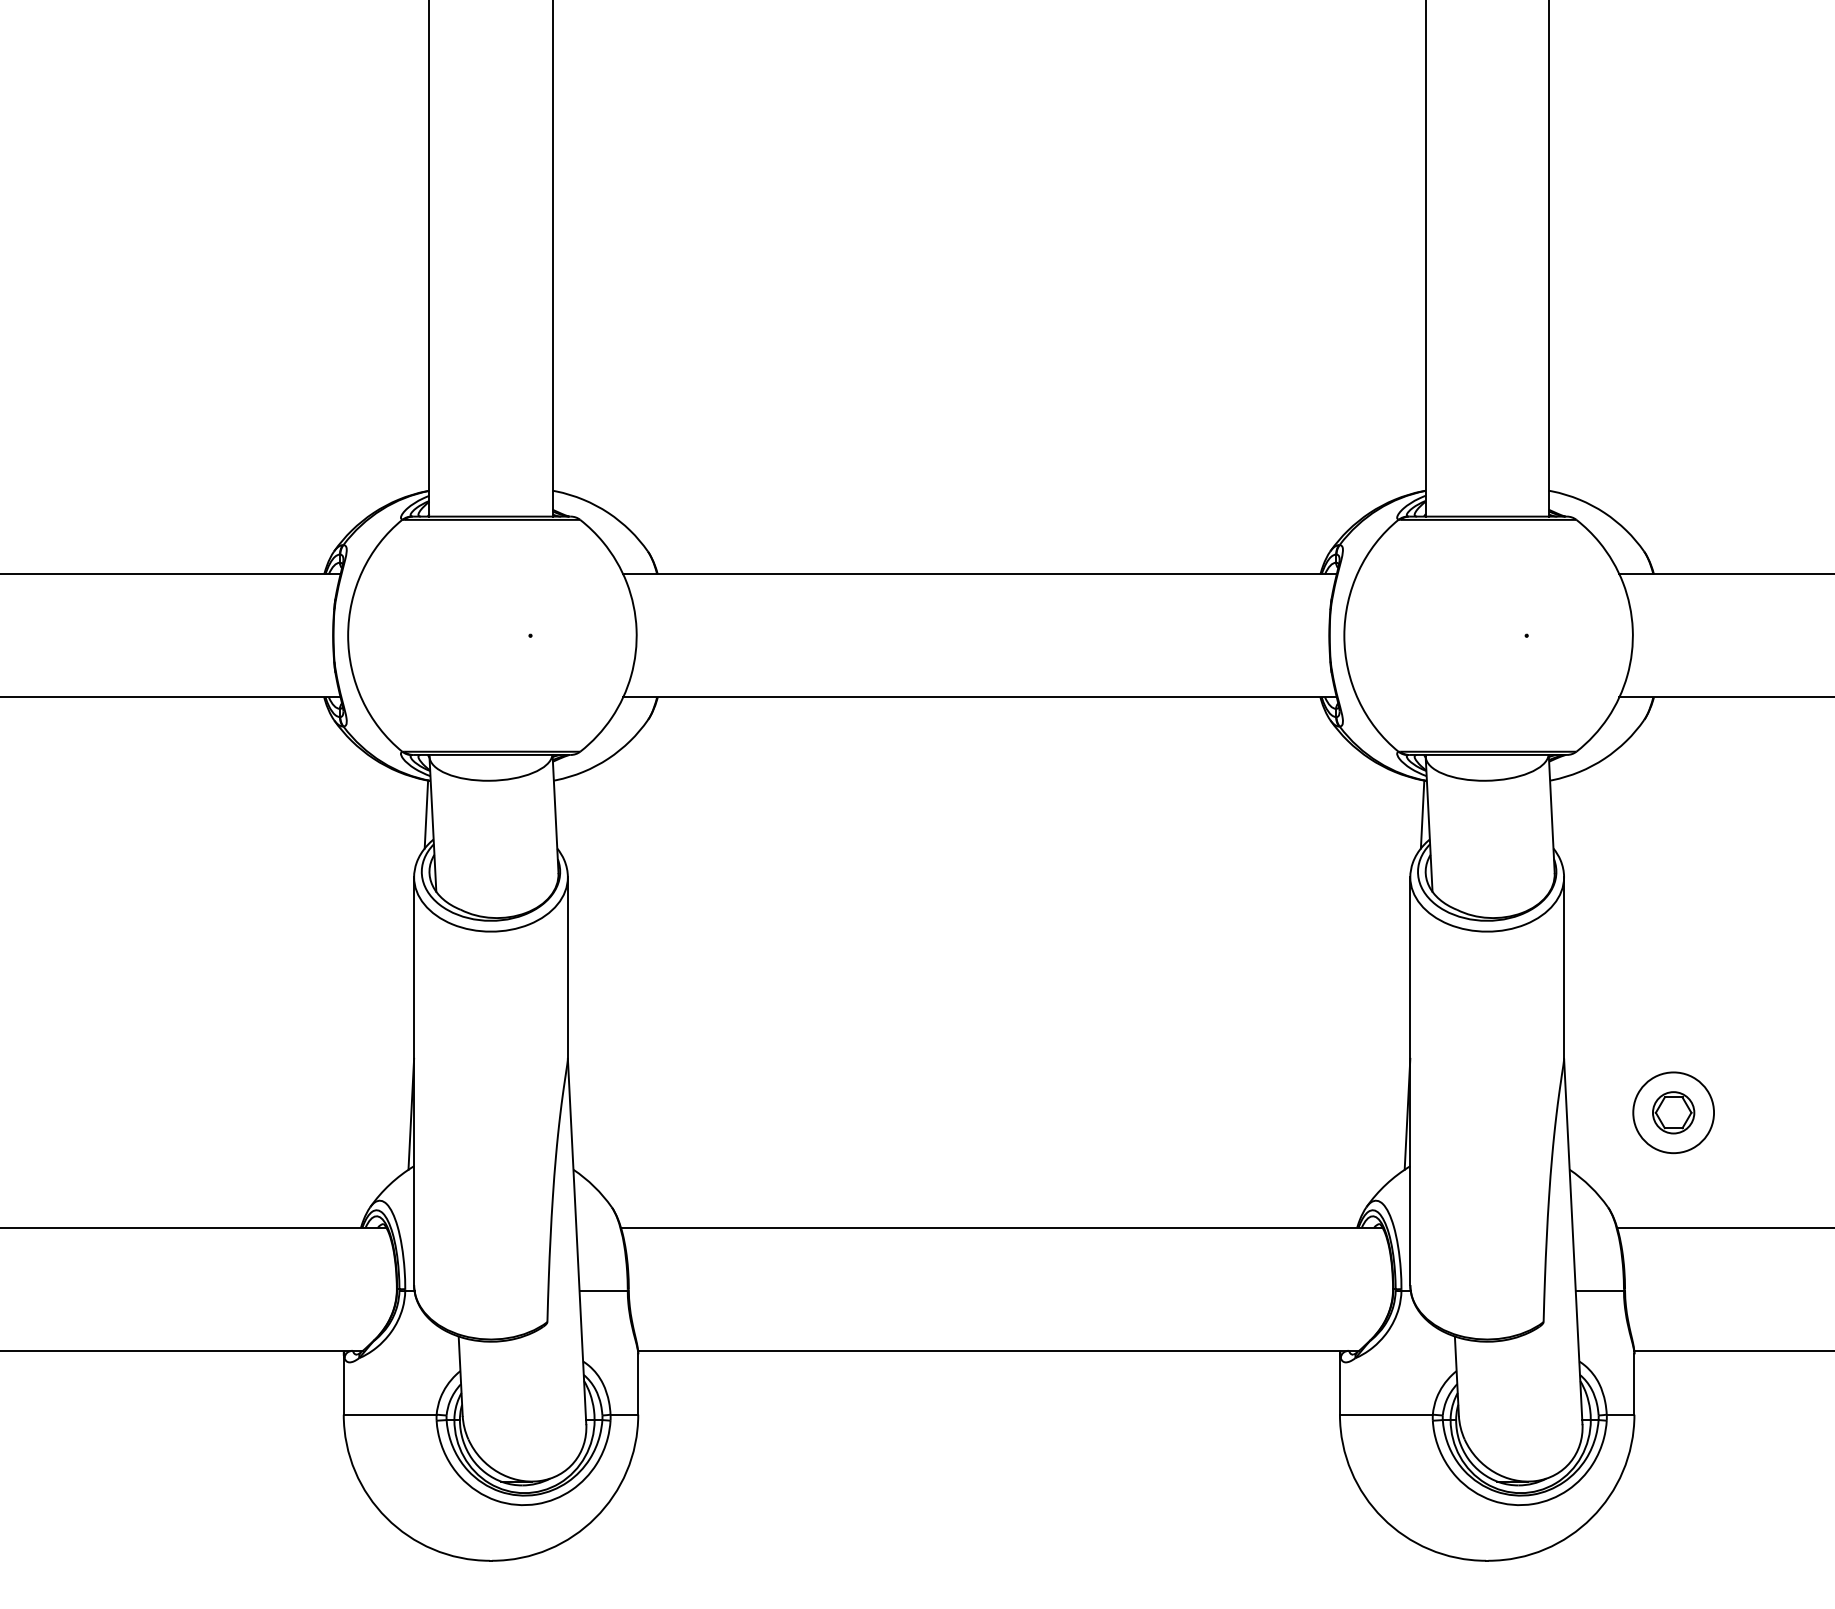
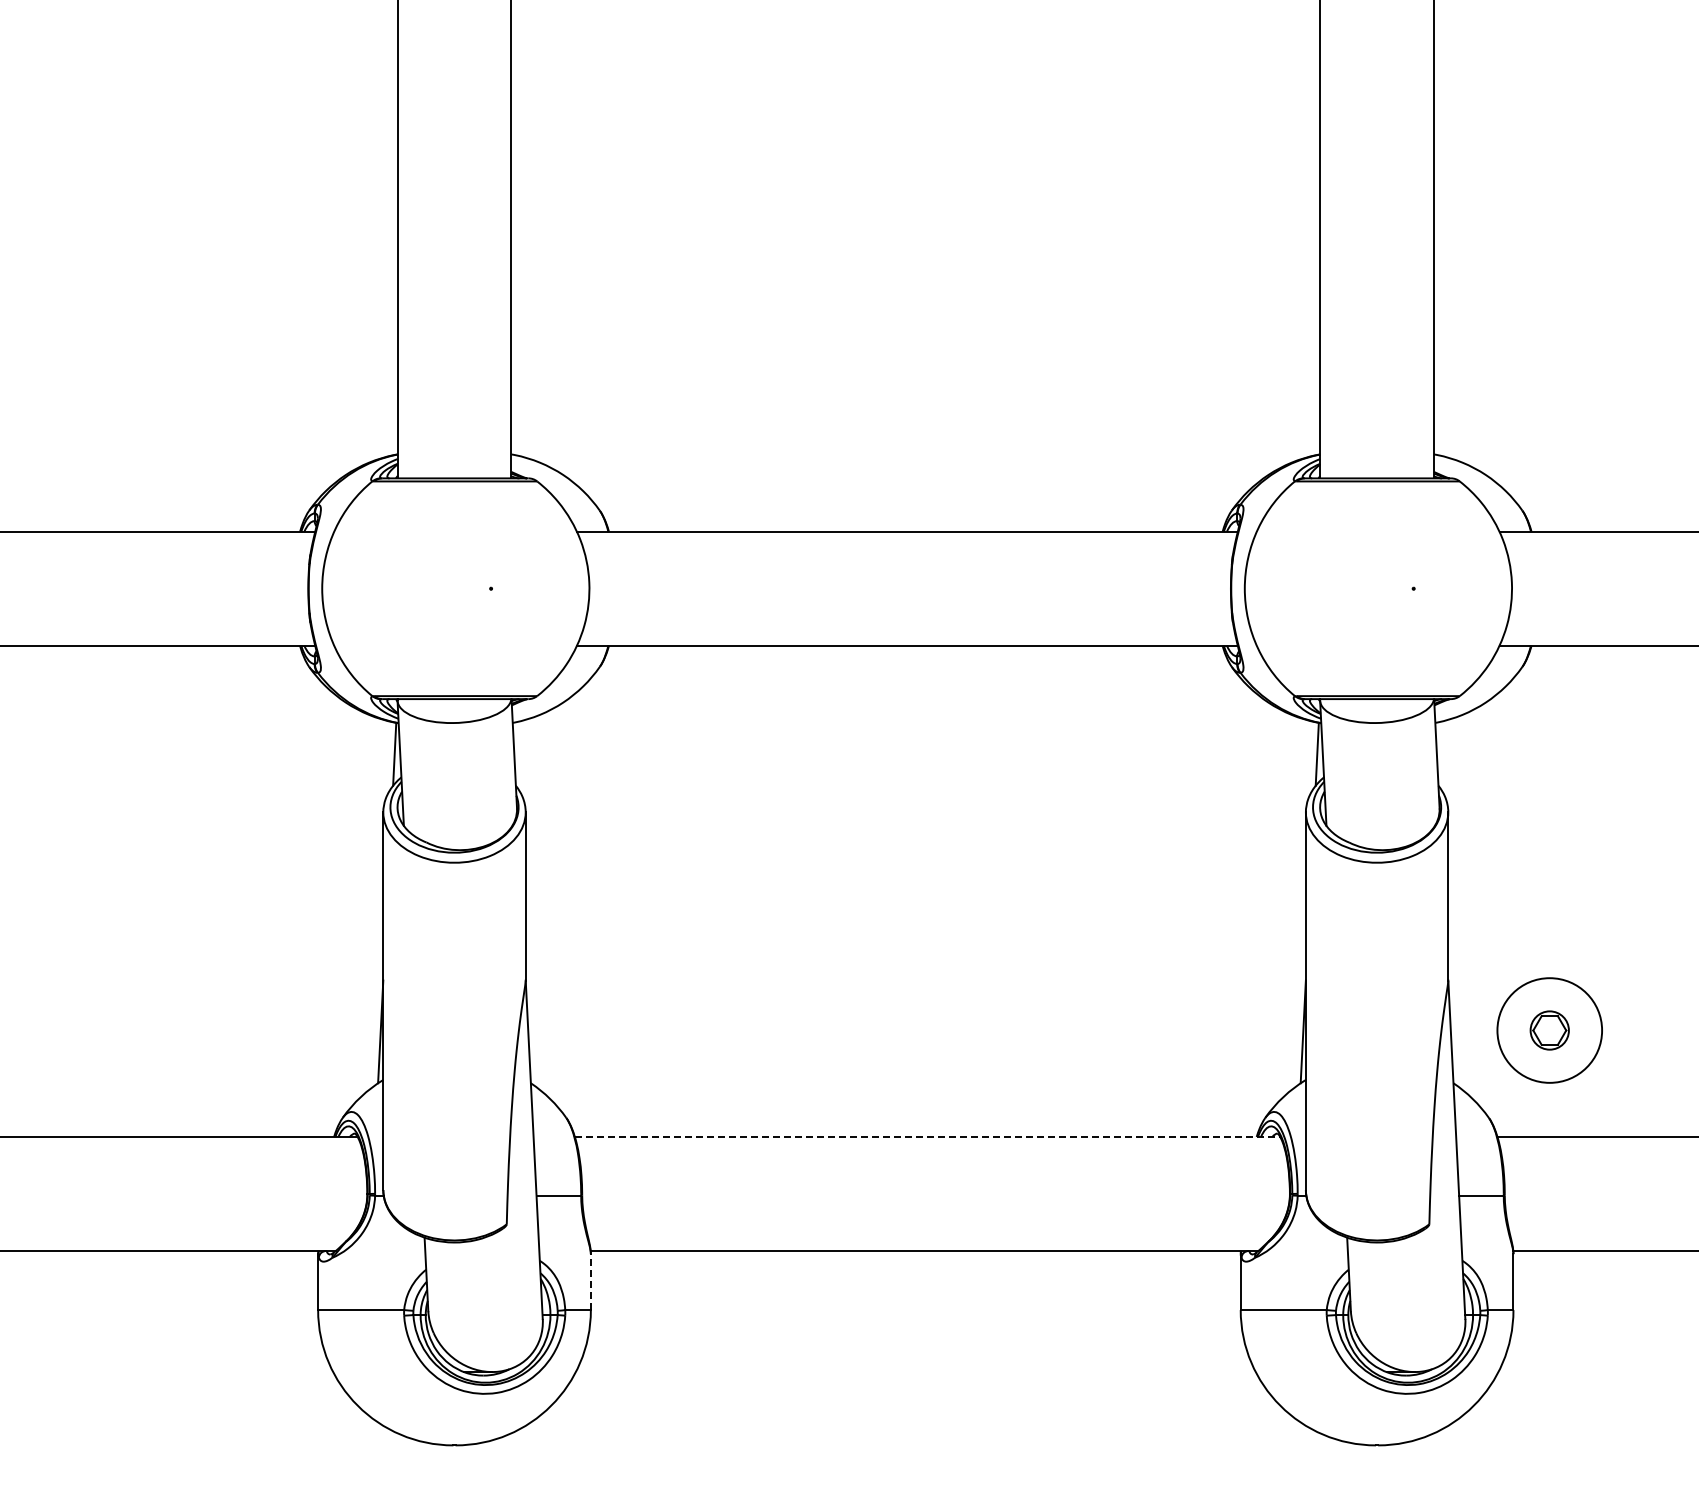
circle: (1673, 1112) -> (1549, 1030), size x1.4
line: (1001, 1227) -> (927, 1136), solid -> dashed
line: (637, 1384) -> (590, 1282), solid -> dashed

